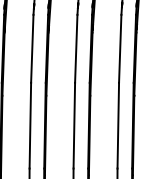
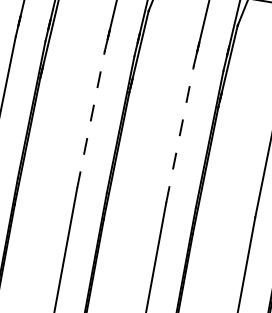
line: (32, 48) -> (91, 118), solid -> dashed
line: (76, 48) -> (180, 133), solid -> dashed

